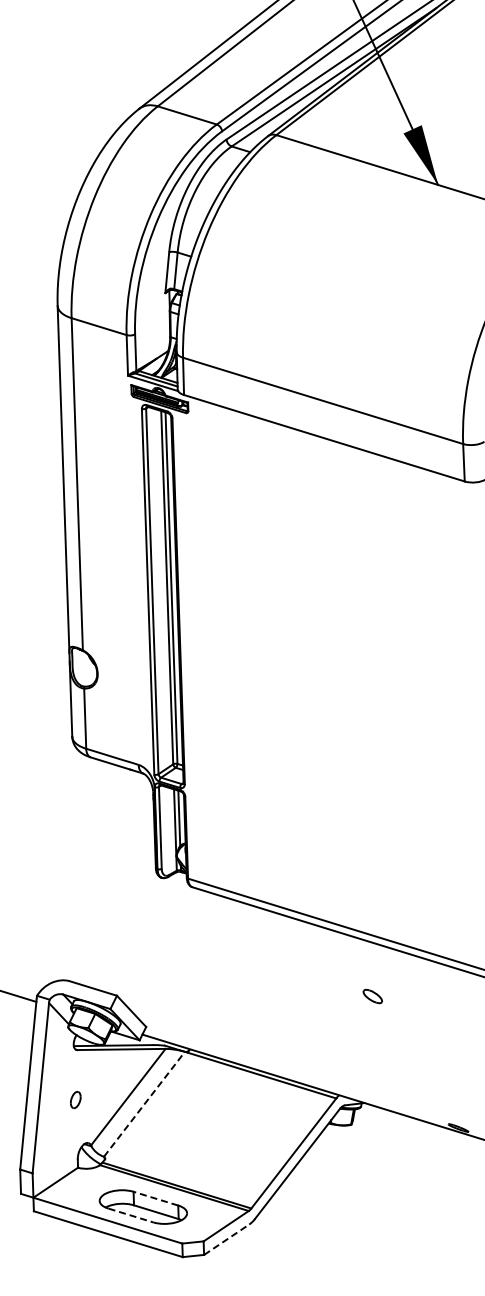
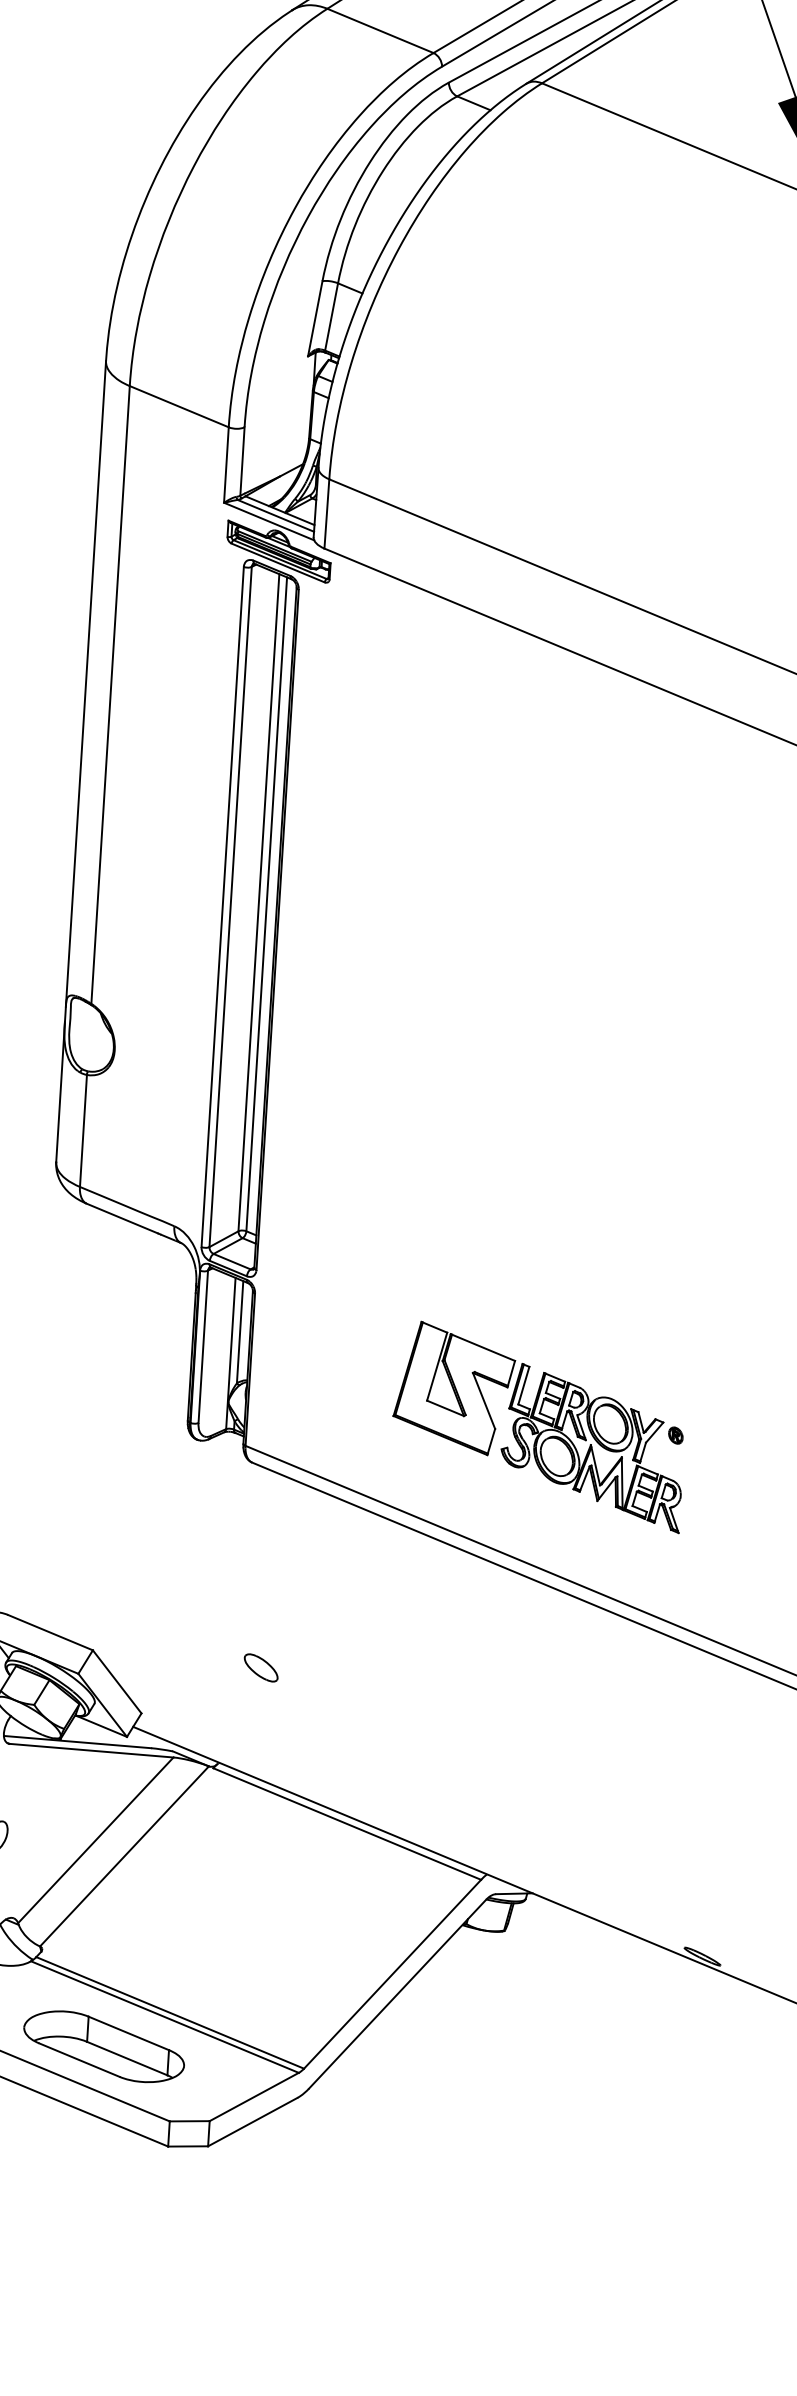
part: (344, 852) -> (540, 1425), added
part: (372, 996) -> (260, 1667), moved
line: (144, 1103) -> (124, 1854), dashed -> solid
line: (155, 1198) -> (128, 2033), dashed -> solid
line: (131, 1215) -> (80, 2060), dashed -> solid
line: (227, 1239) -> (254, 2121), dashed -> solid

